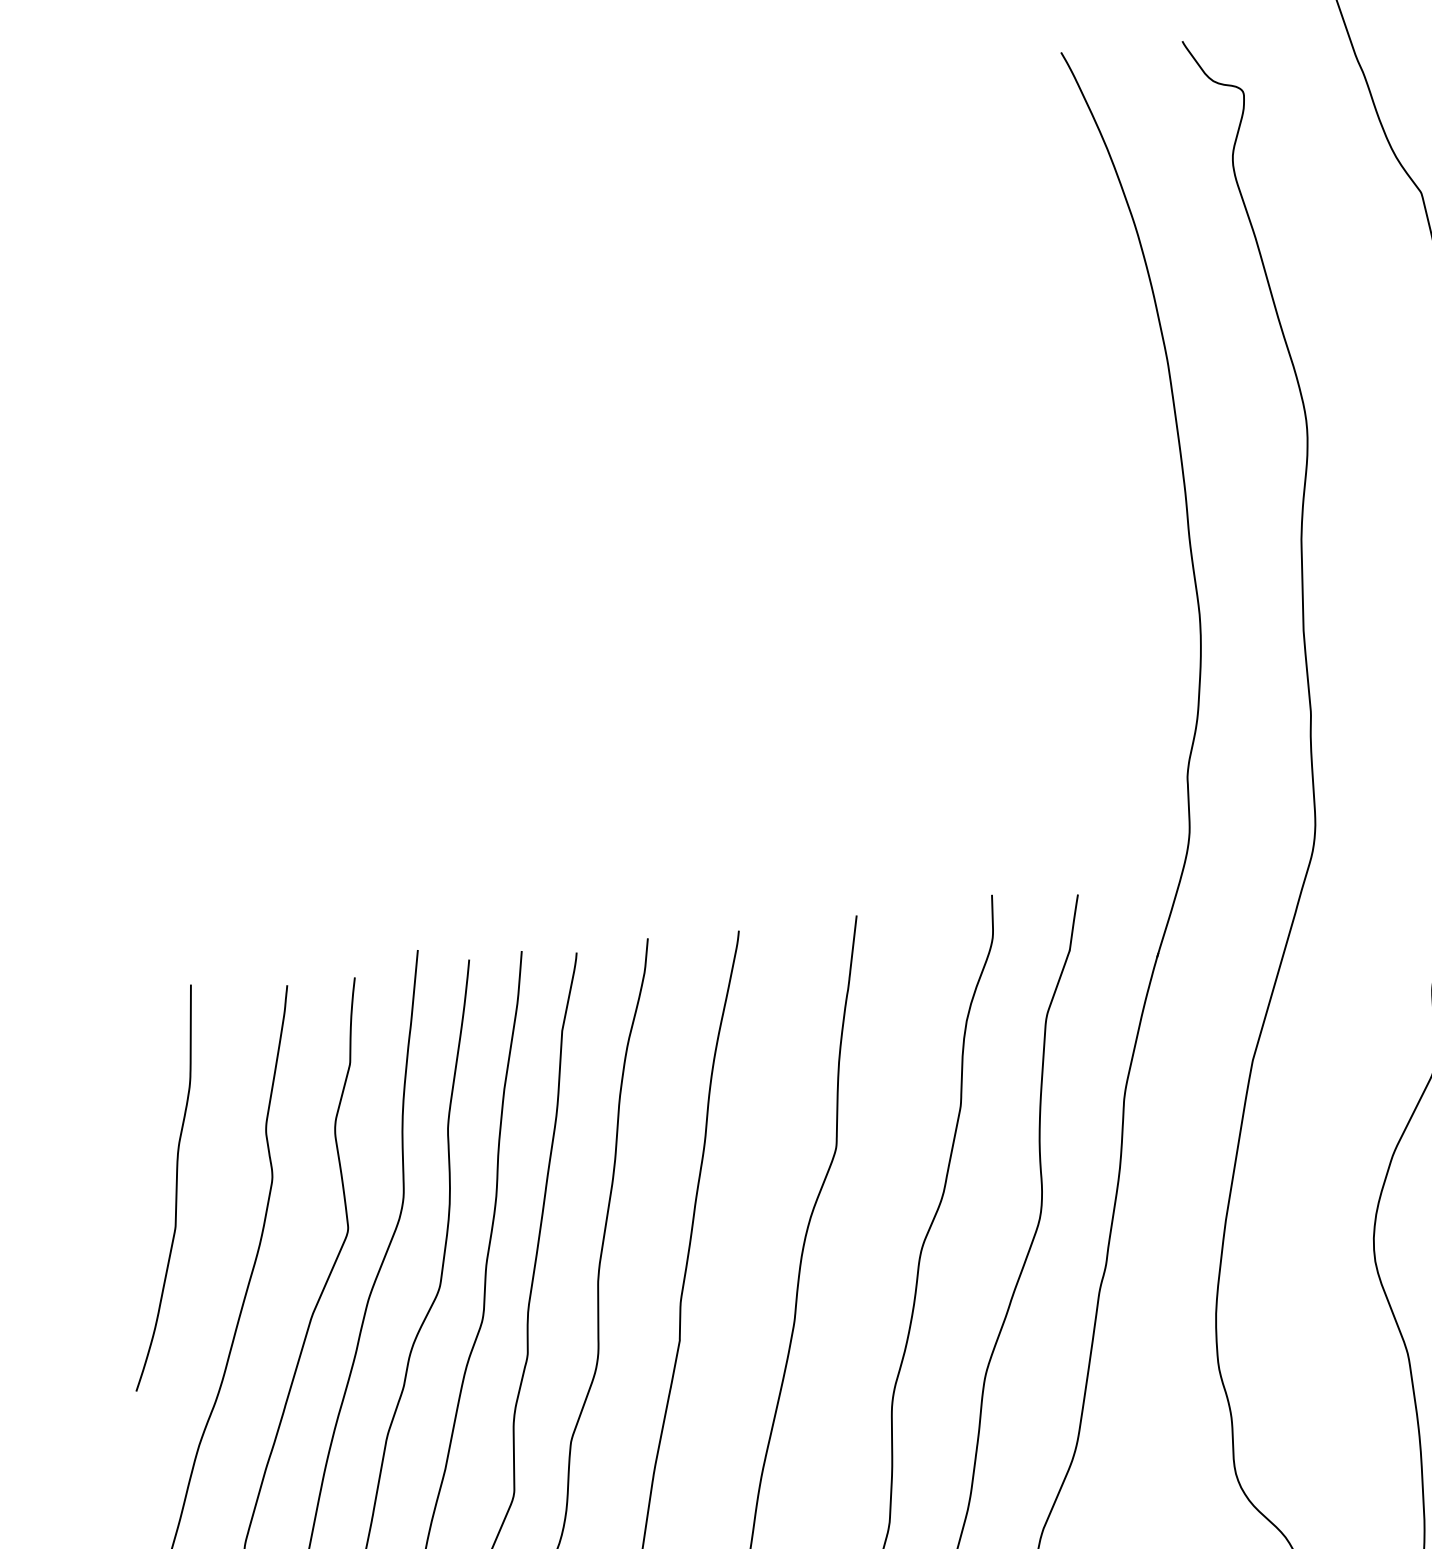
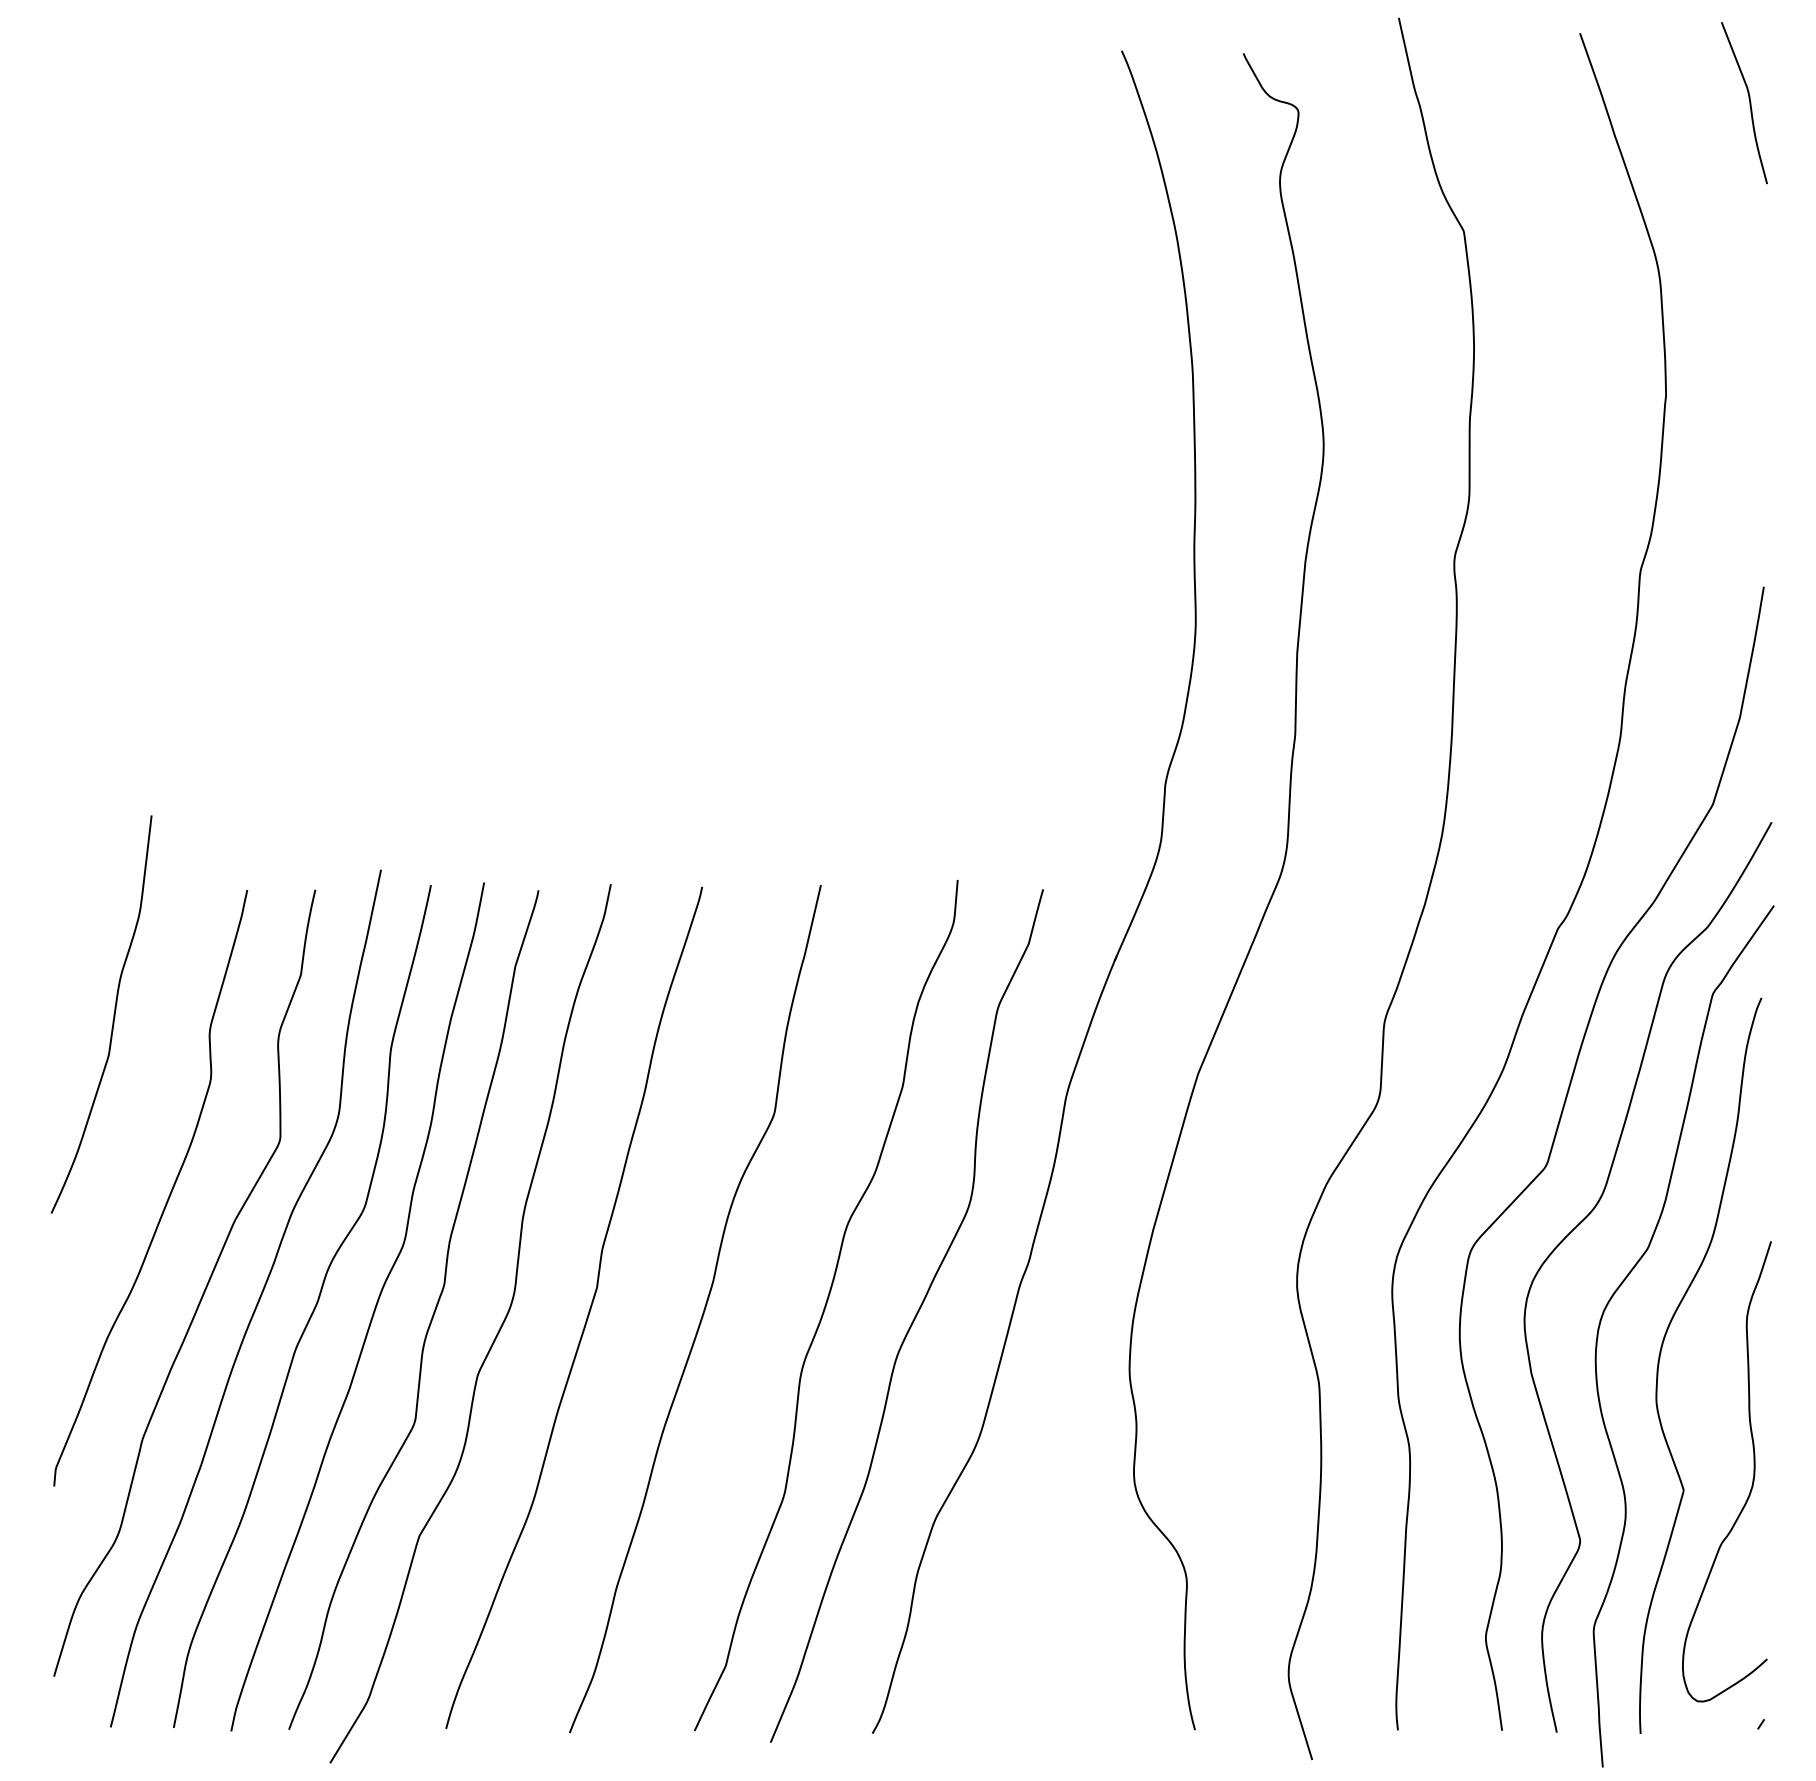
curve: (175, 1186) -> (113, 1014), moved

